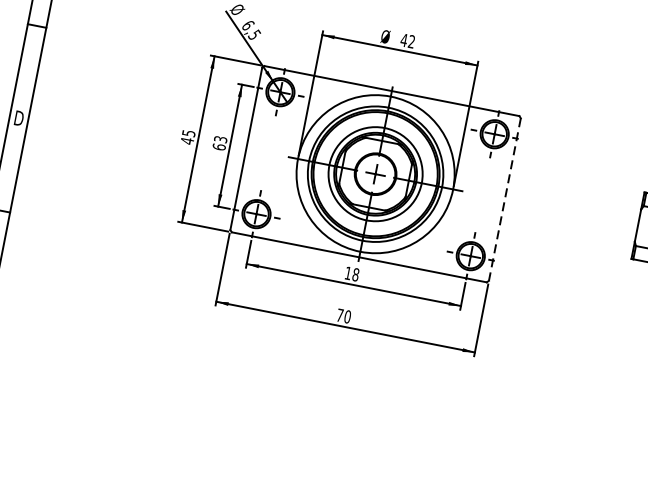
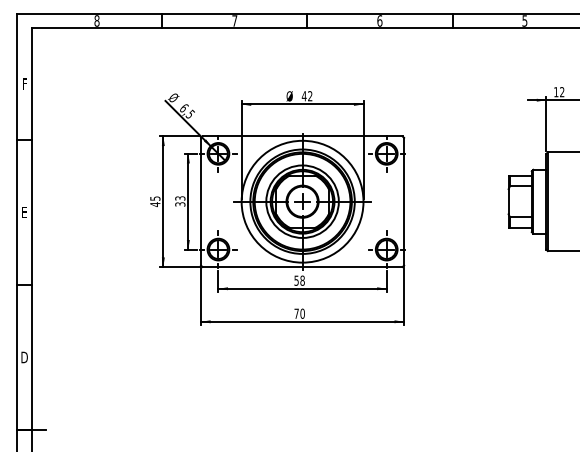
text: (18, 118) -> (24, 212), D -> E
text: (219, 147) -> (180, 204), 63 -> 33
line: (505, 199) -> (404, 201), dashed -> solid
text: (348, 272) -> (296, 280), 18 -> 58

